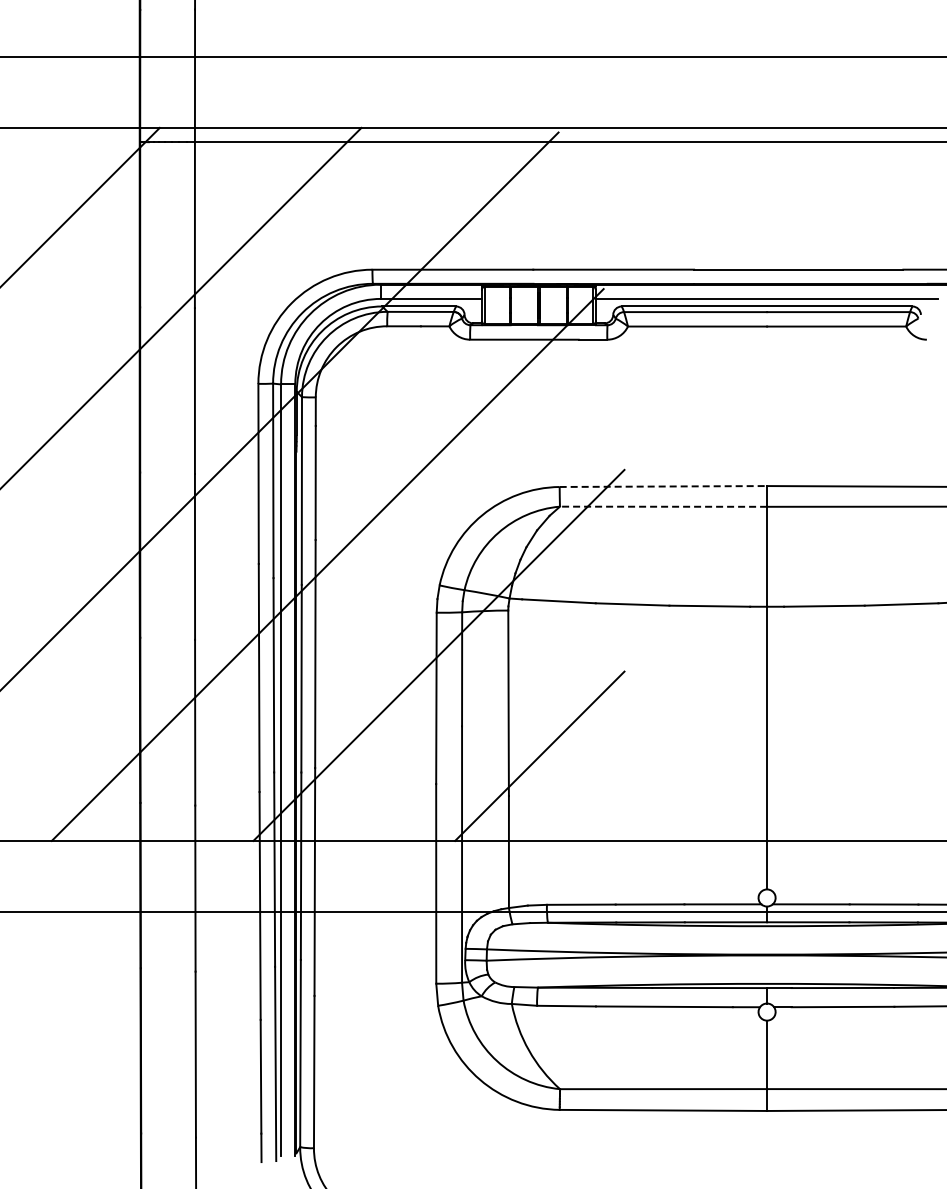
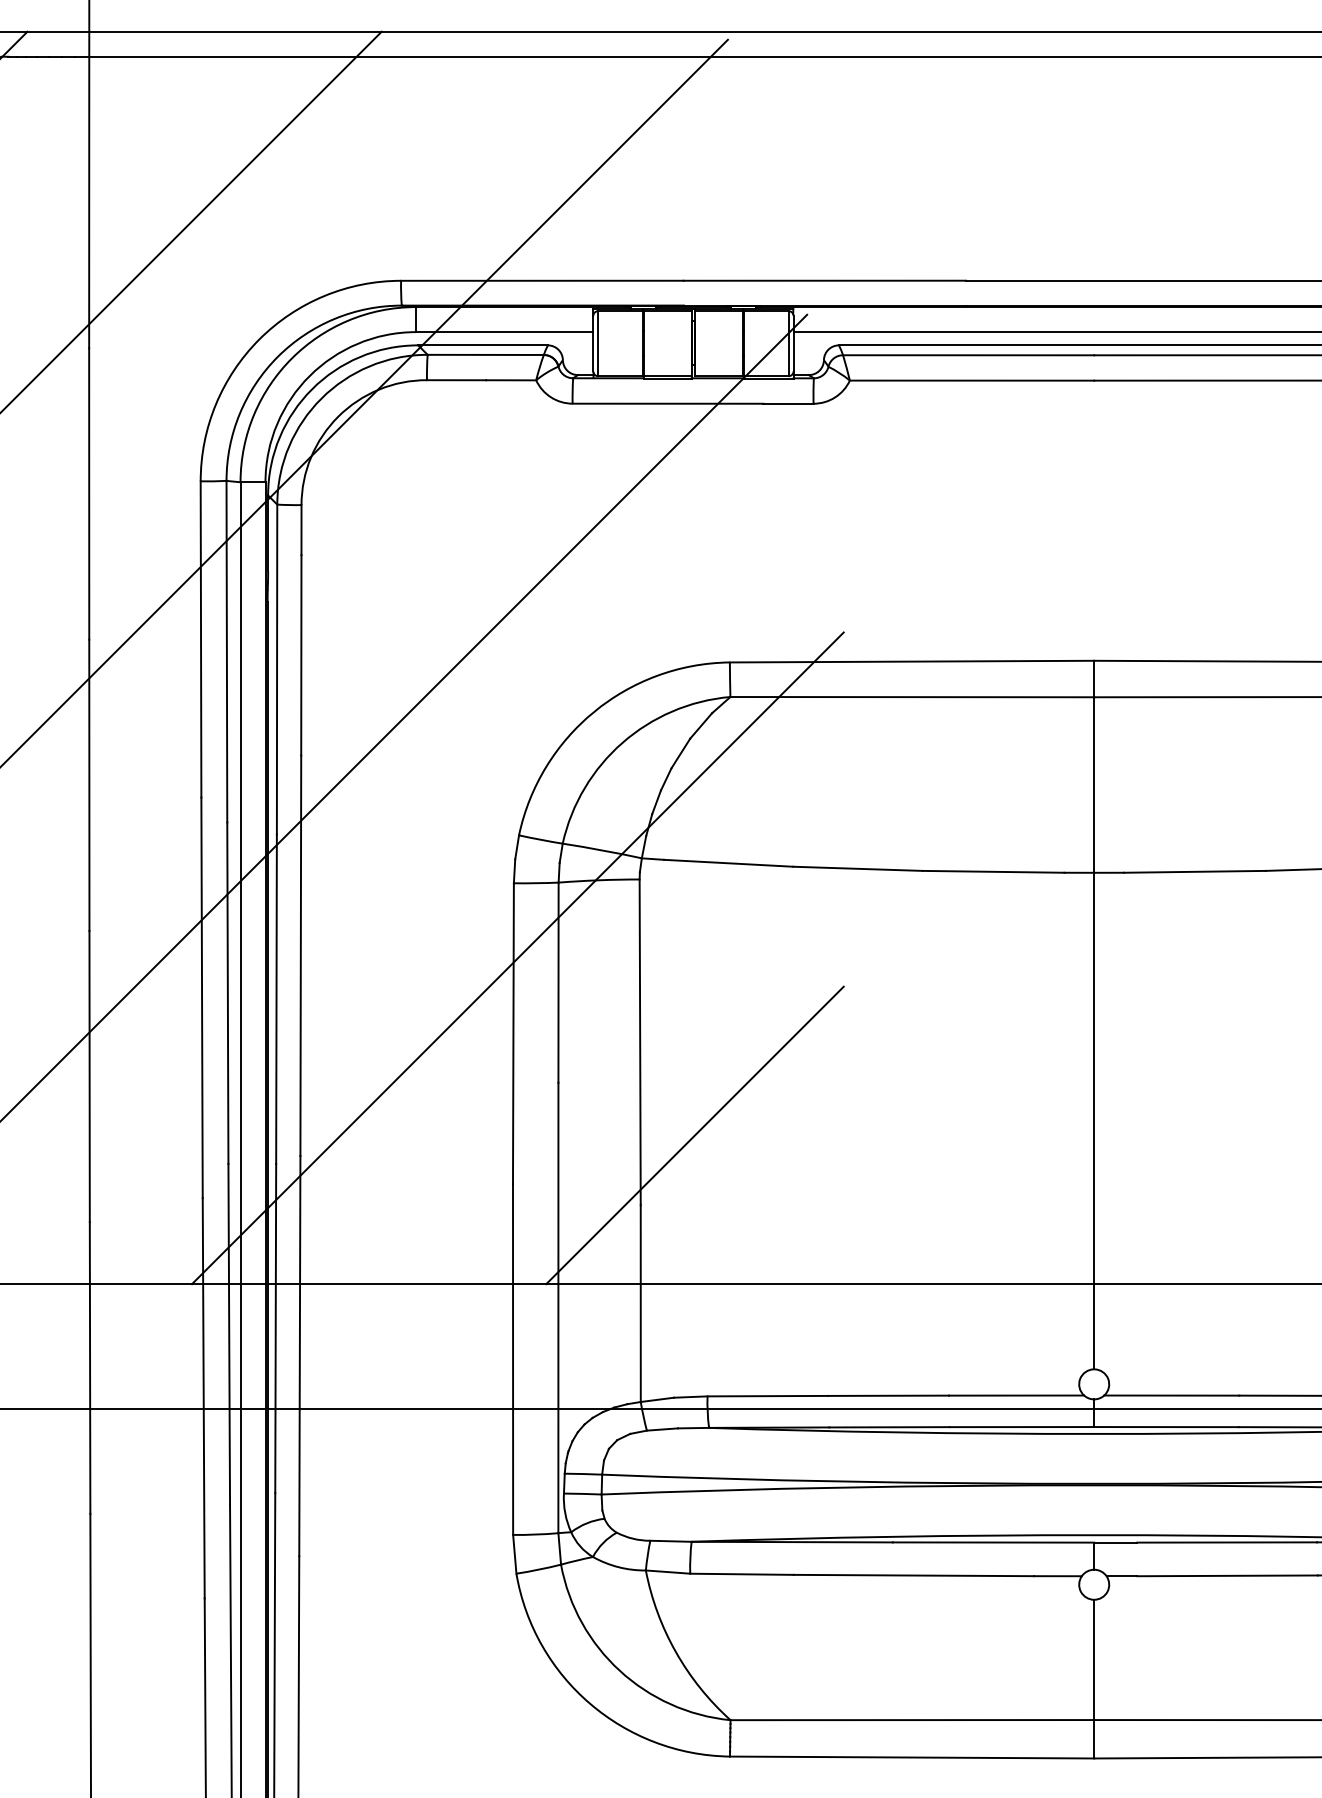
line: (663, 486) -> (912, 661), dashed -> solid
line: (663, 506) -> (912, 696), dashed -> solid

